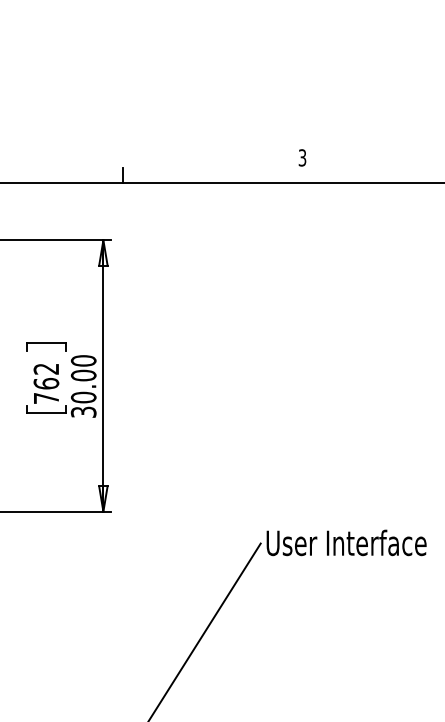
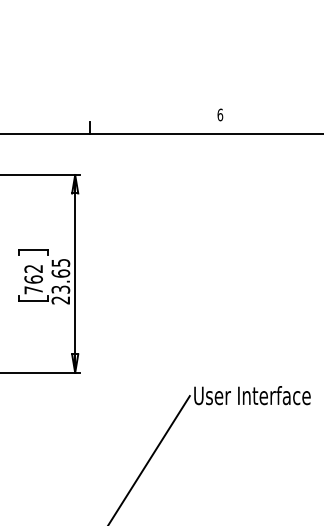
text: (302, 157) -> (220, 114), 3 -> 6
text: (83, 386) -> (60, 281), 30.00 -> 23.65

